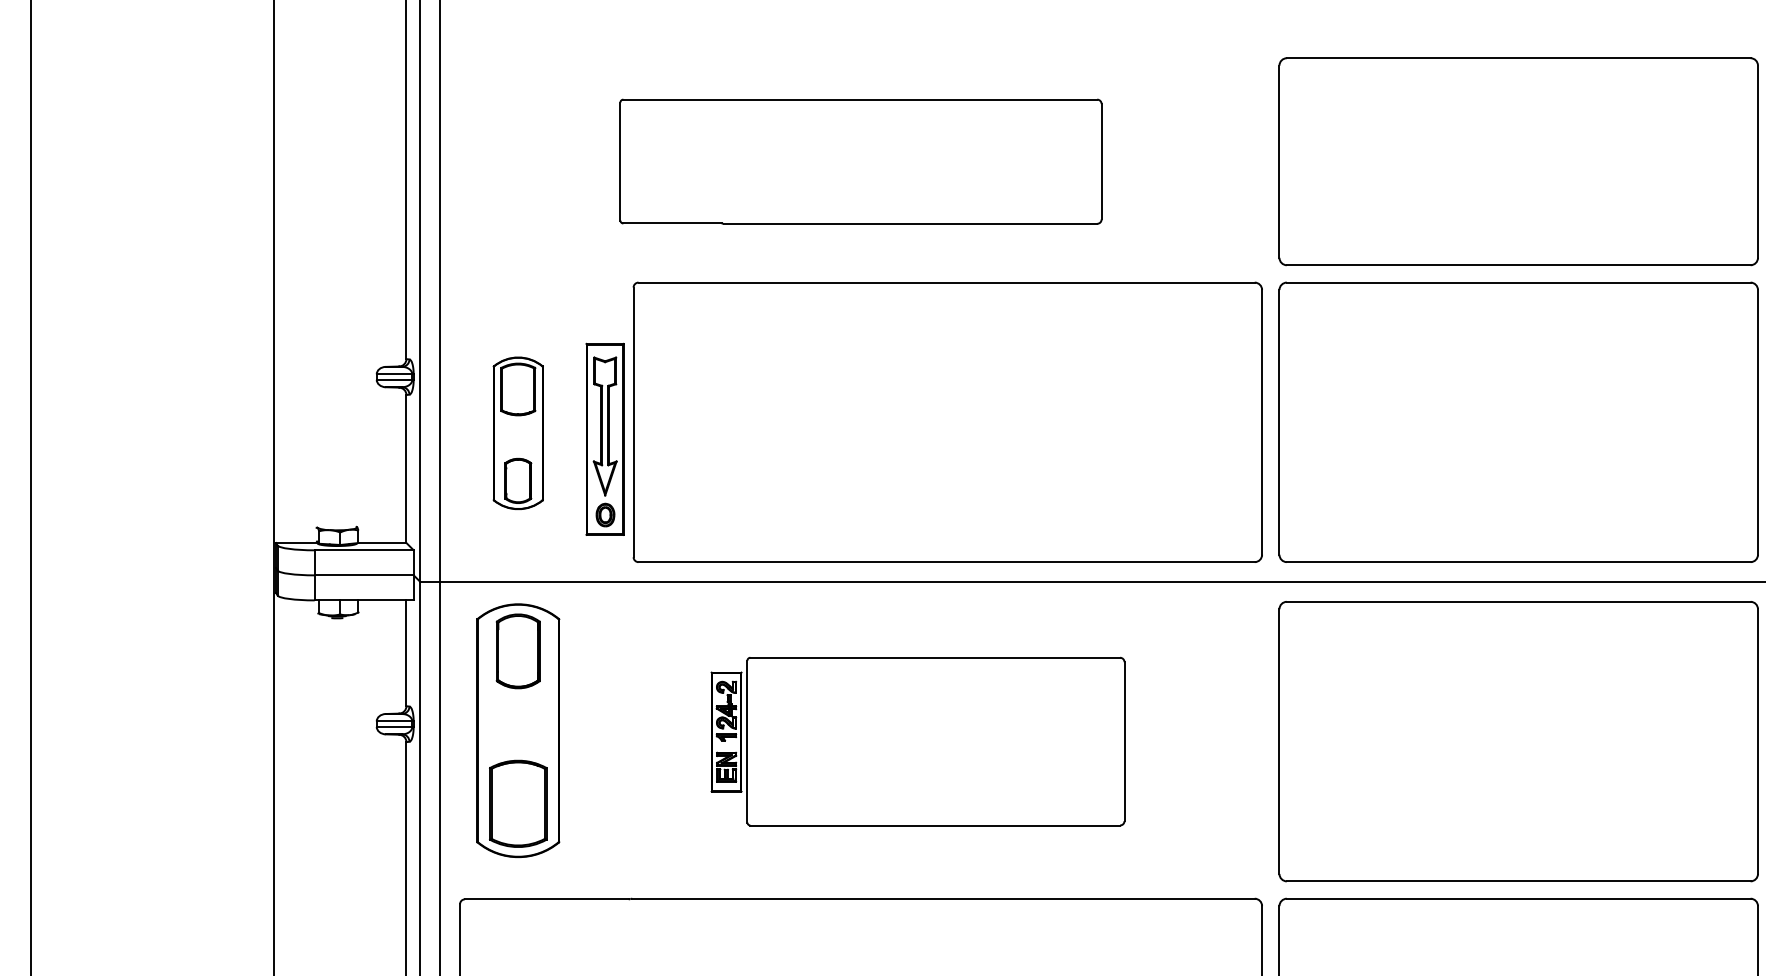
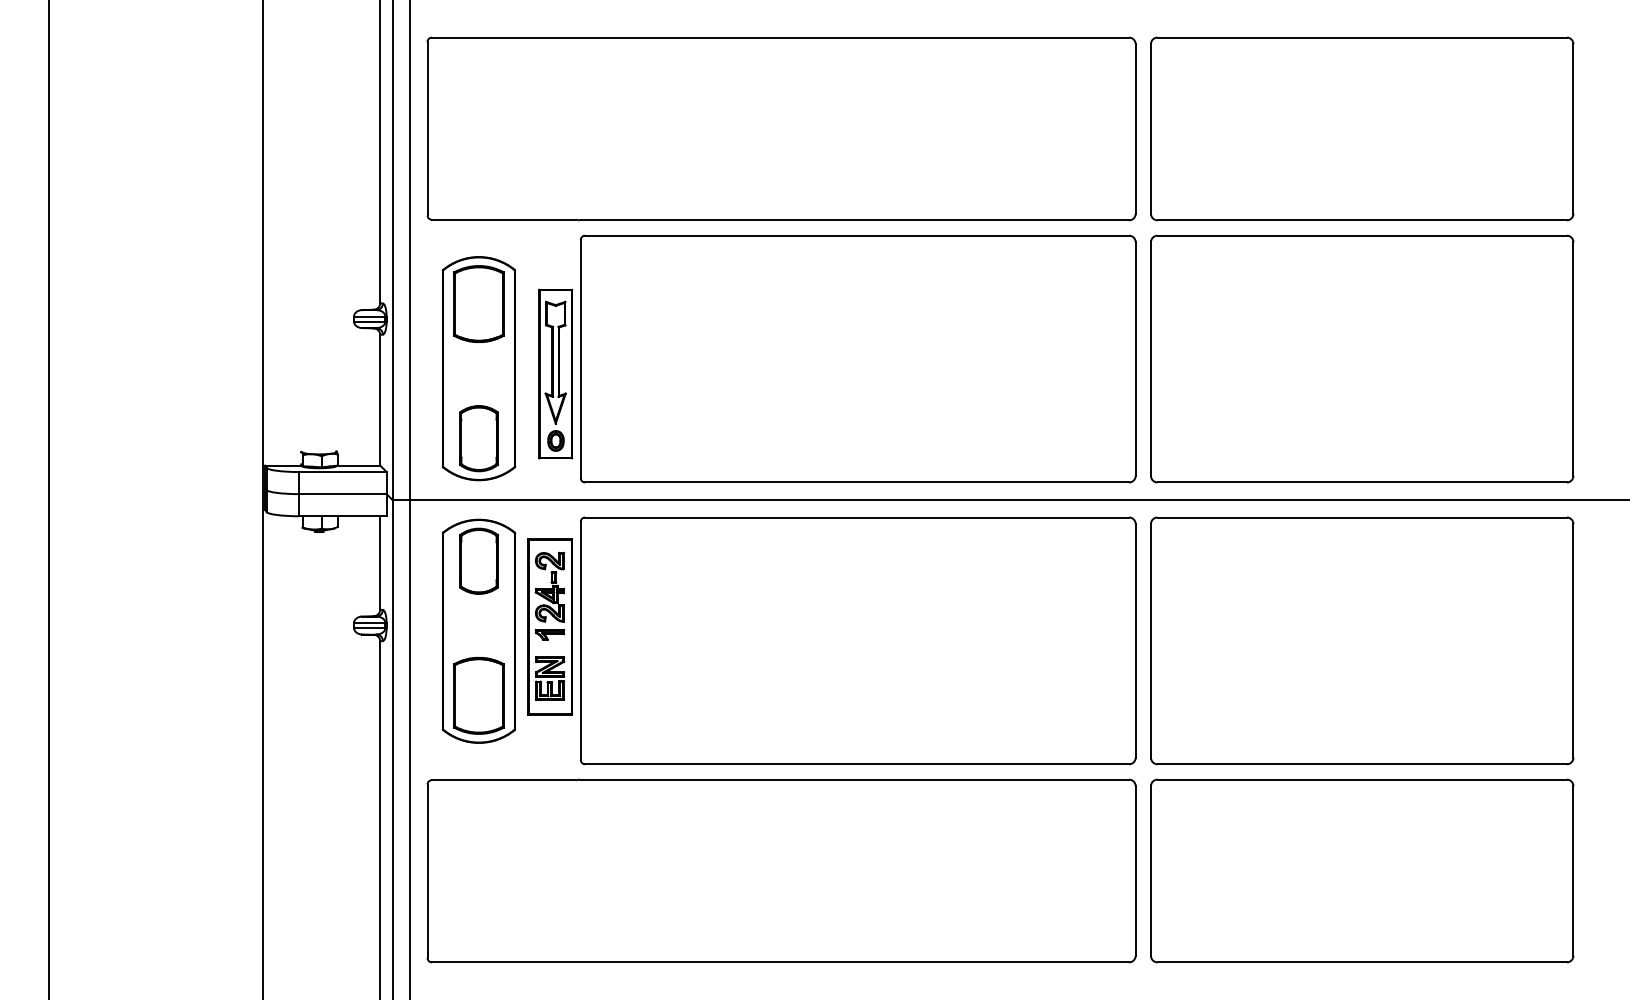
part: (860, 161) -> (781, 128), size x1.67
part: (517, 433) -> (478, 368), size x1.67
part: (917, 741) -> (831, 640), size x1.67

